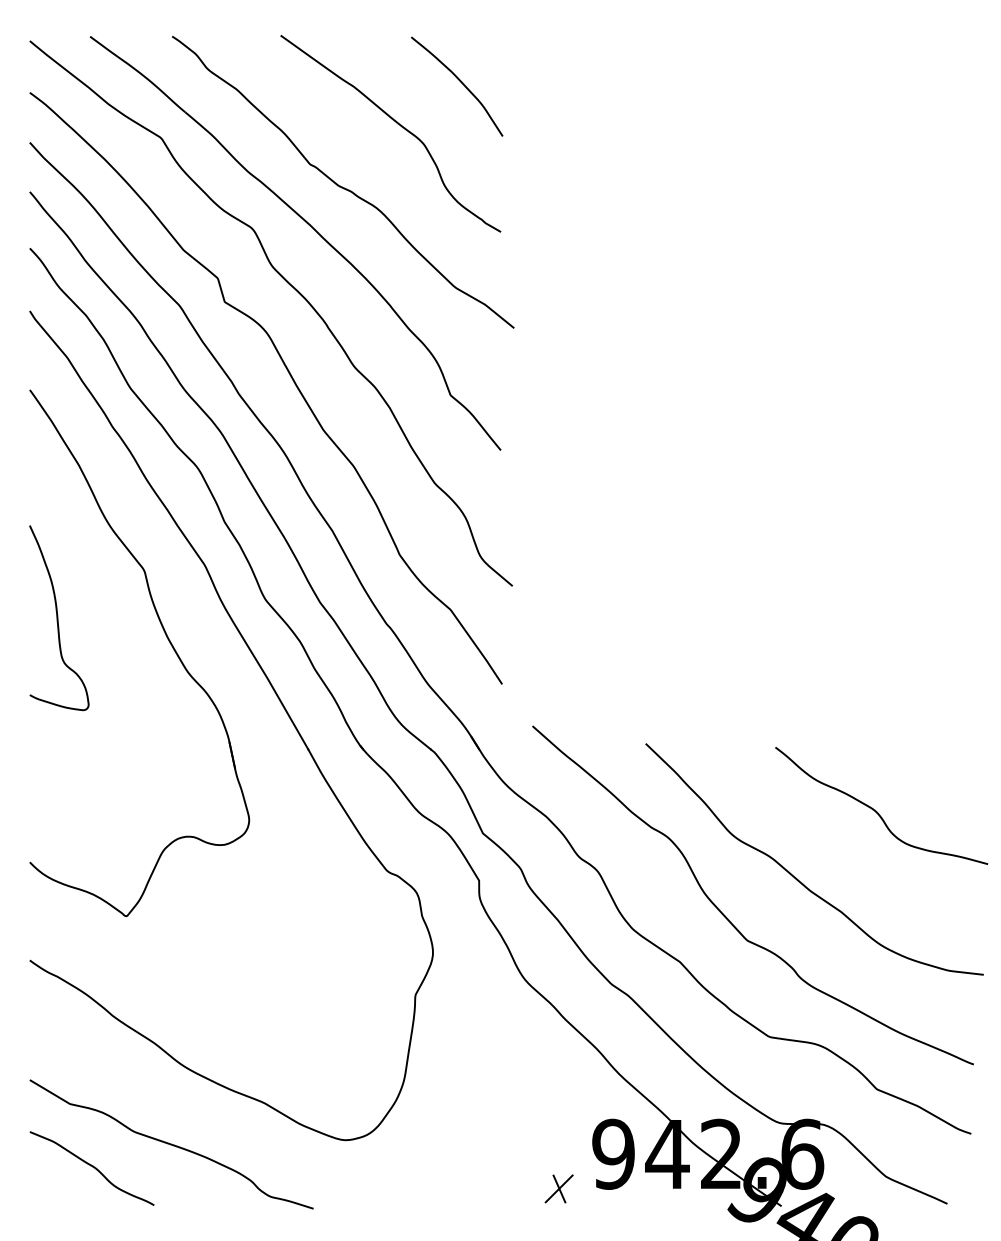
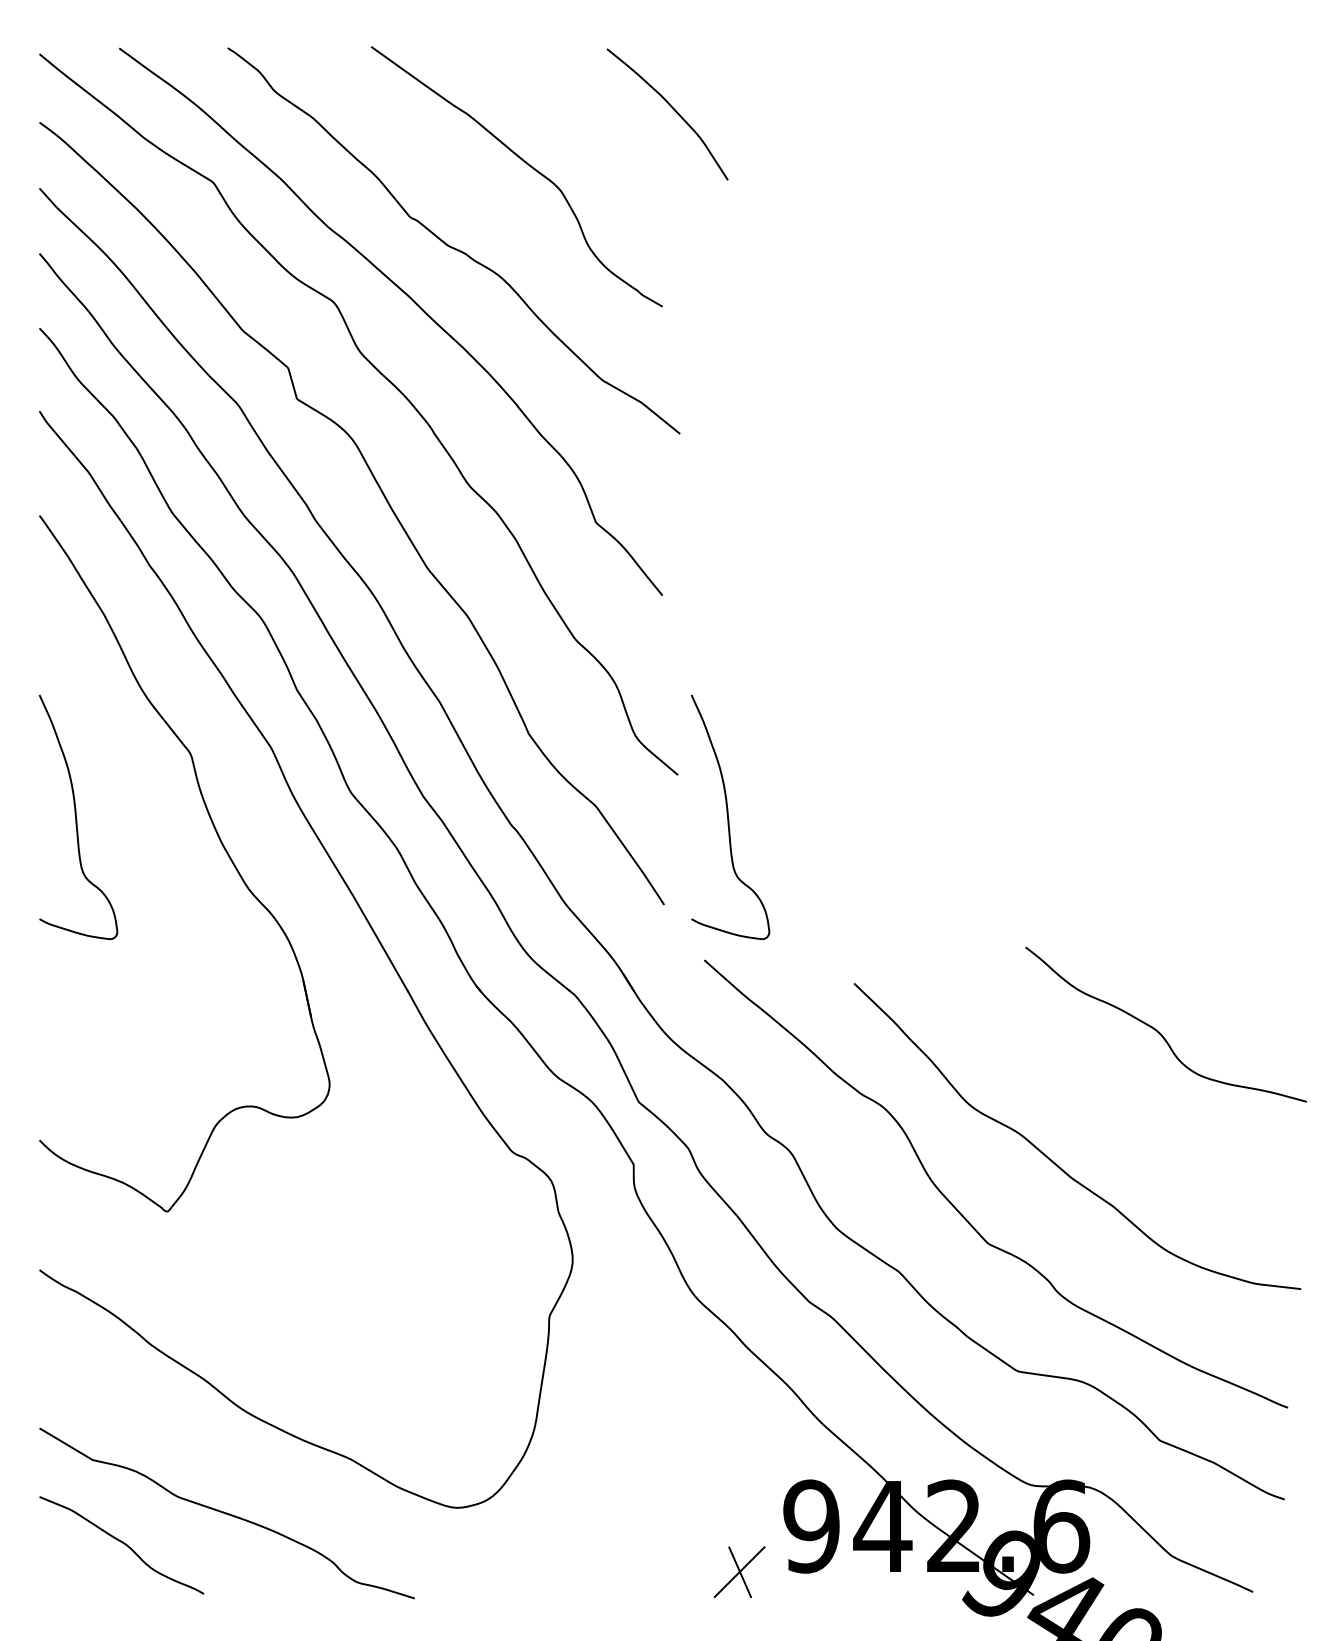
curve: (460, 82) -> (672, 109), moved
curve: (550, 617) -> (728, 816), added
curve: (876, 811) -> (1159, 1031), moved
part: (559, 1189) -> (739, 1572), size x1.4

